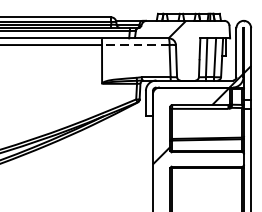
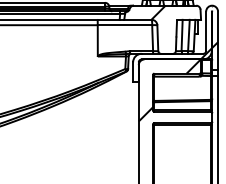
line: (135, 45) -> (124, 25), dashed -> solid

